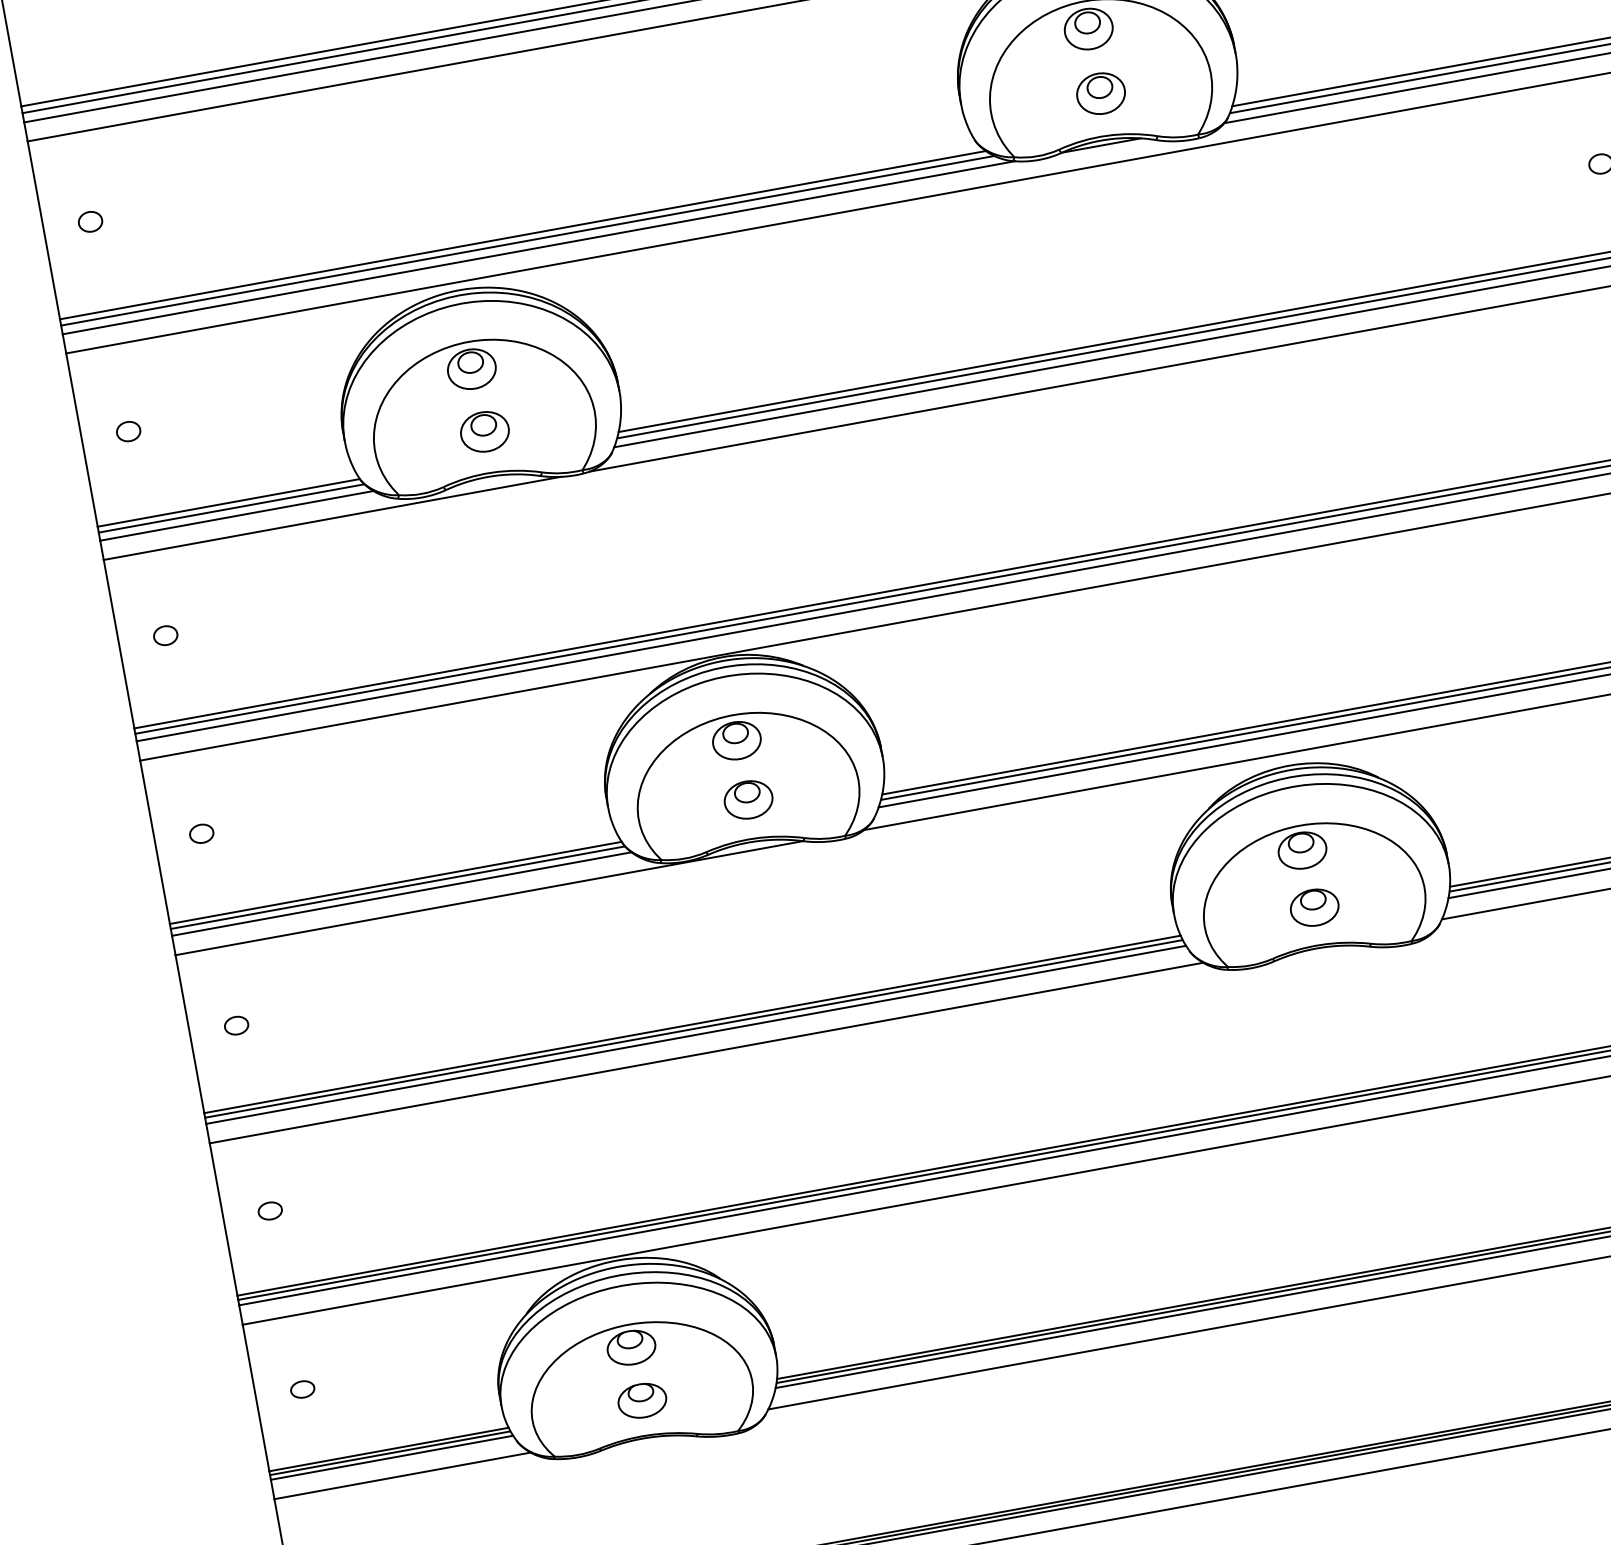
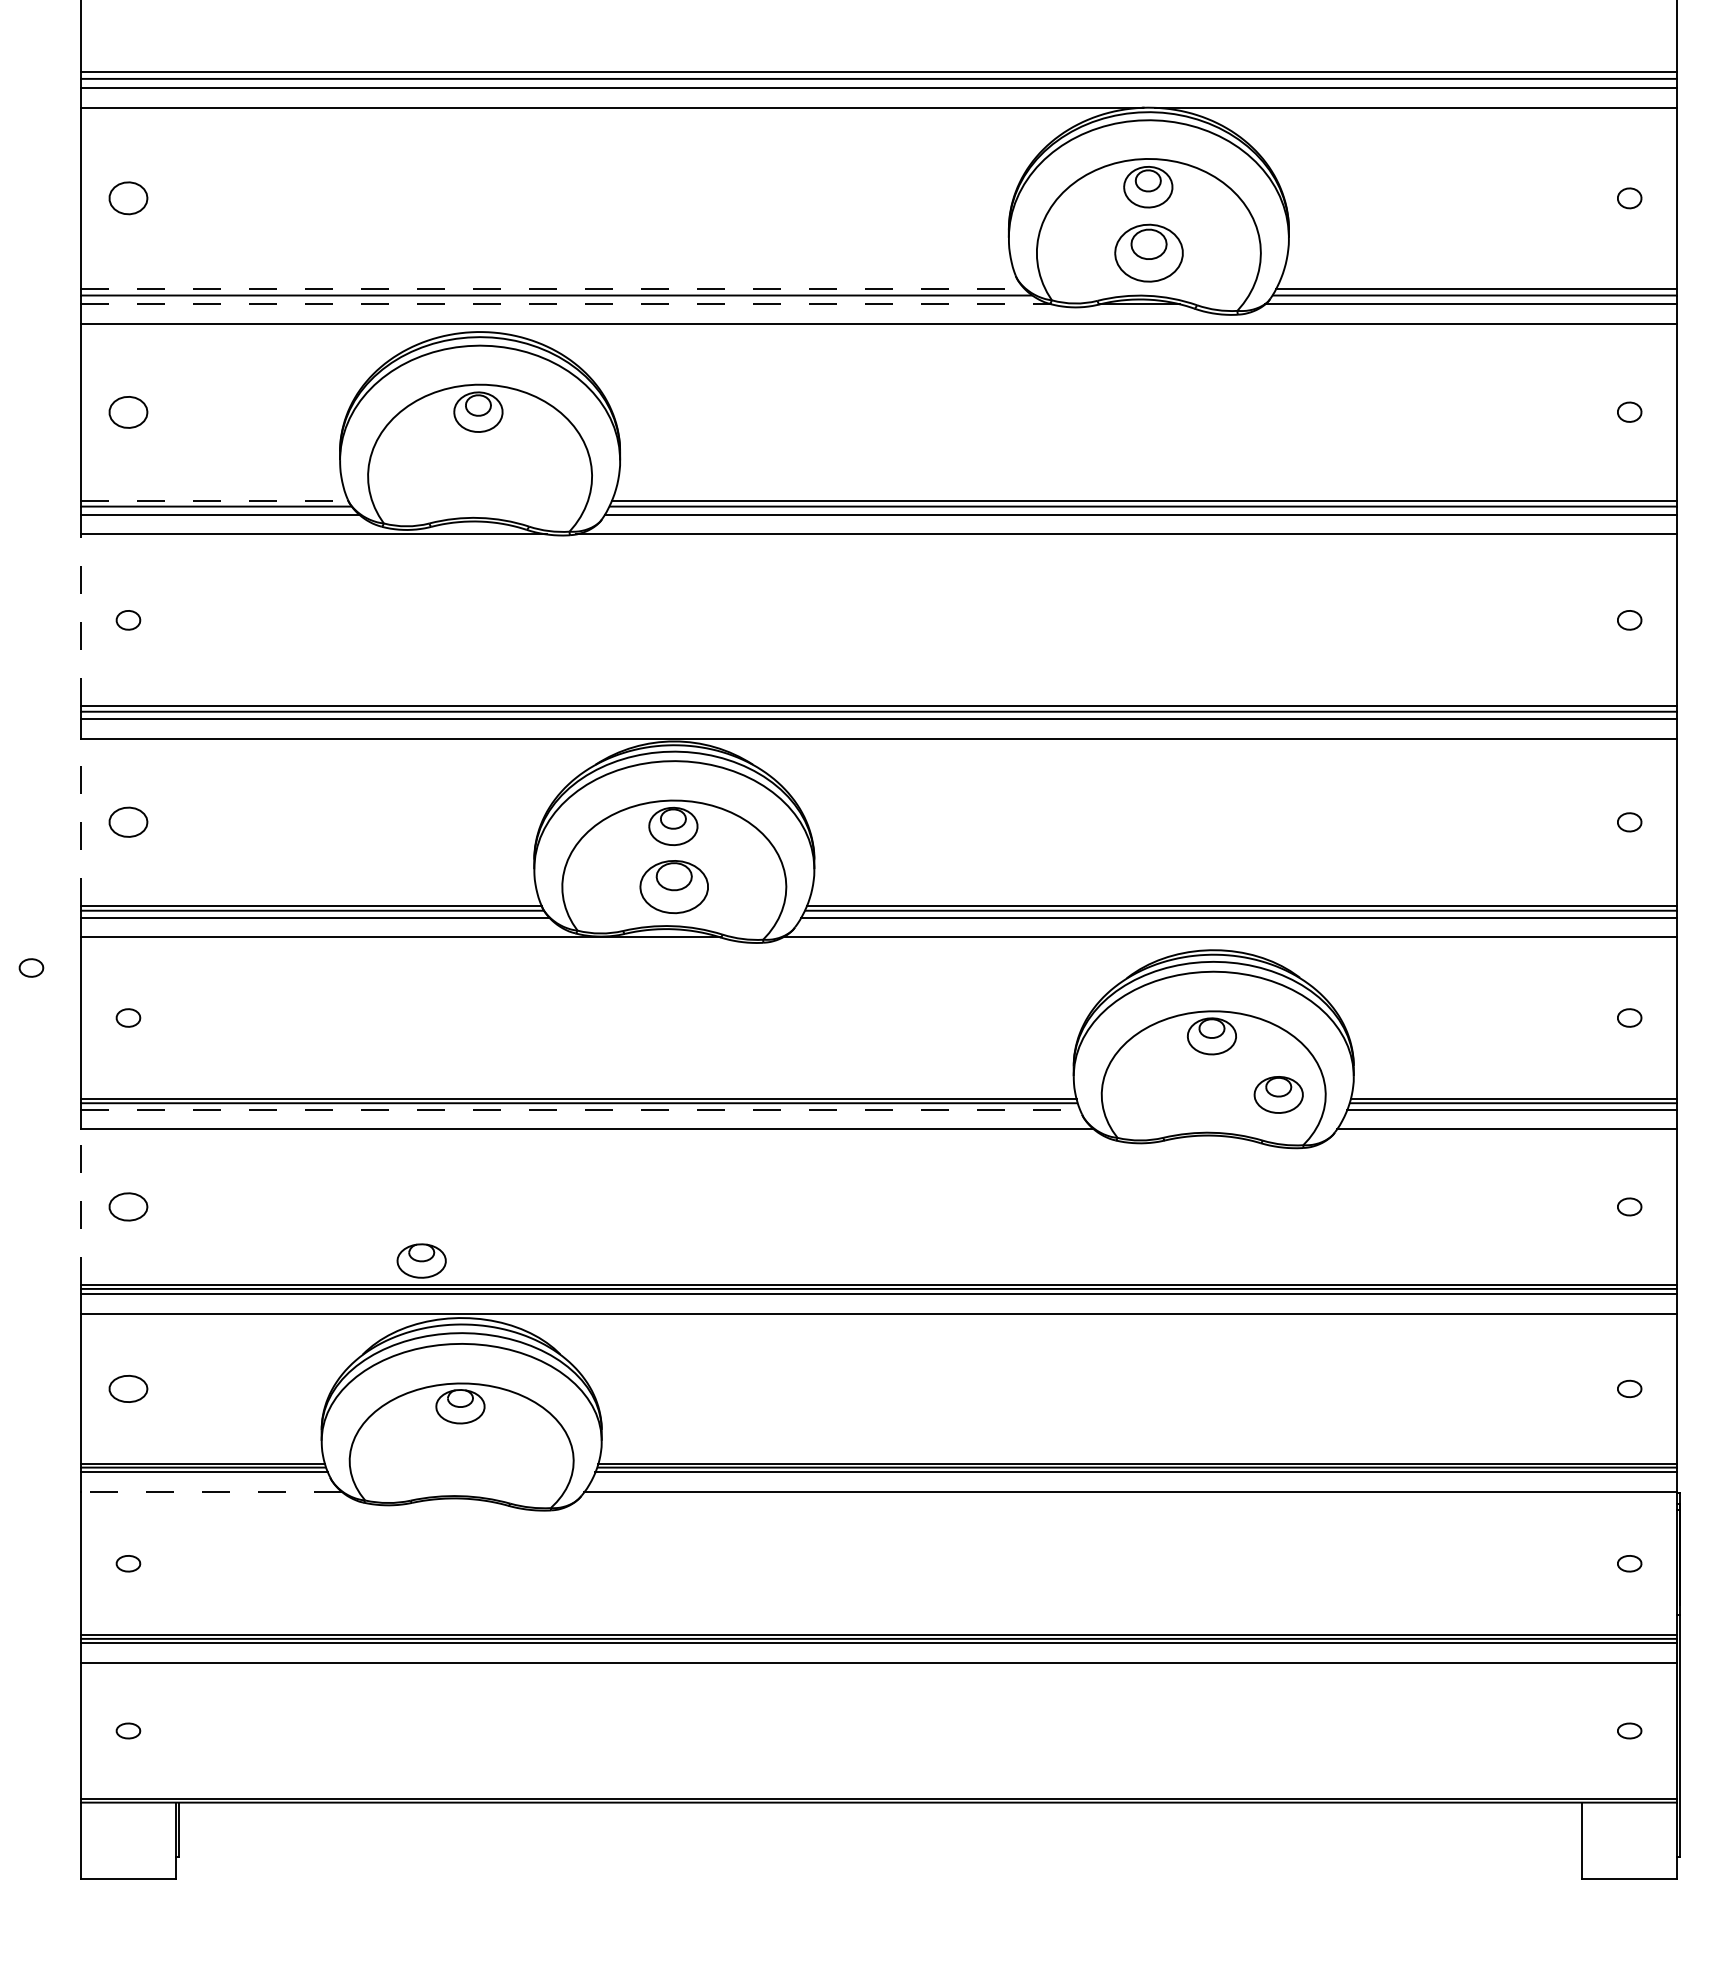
part: (1100, 93) -> (1148, 252), size x1.4
part: (90, 221) -> (128, 198), size x1.6
line: (523, 235) -> (553, 289), solid -> dashed
line: (539, 247) -> (566, 304), solid -> dashed
part: (128, 430) -> (128, 411), size x1.6
part: (485, 431) -> (480, 476), removed
line: (228, 502) -> (214, 500), solid -> dashed
line: (118, 644) -> (80, 620), solid -> dashed
part: (748, 799) -> (674, 886), size x1.4
part: (201, 833) -> (128, 822), size x1.6
line: (154, 841) -> (80, 821), solid -> dashed
part: (1314, 907) -> (1278, 1094), moved
part: (132, 993) -> (31, 967), added
line: (696, 1034) -> (580, 1109), solid -> dashed
part: (270, 1210) -> (128, 1206), size x1.6
line: (223, 1219) -> (80, 1206), solid -> dashed
part: (302, 1389) -> (128, 1388), size x1.6
part: (642, 1400) -> (421, 1260), moved
line: (402, 1476) -> (211, 1492), solid -> dashed

